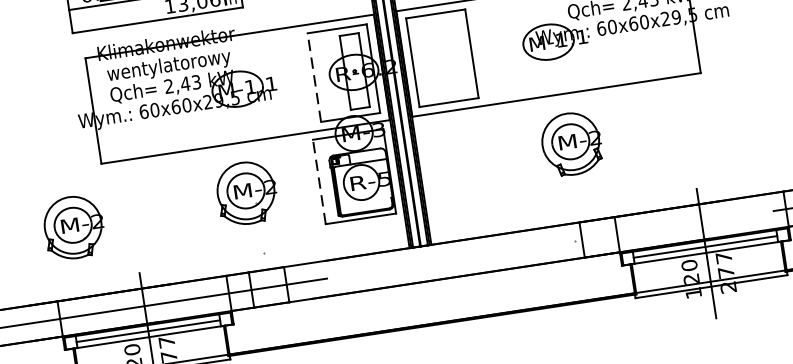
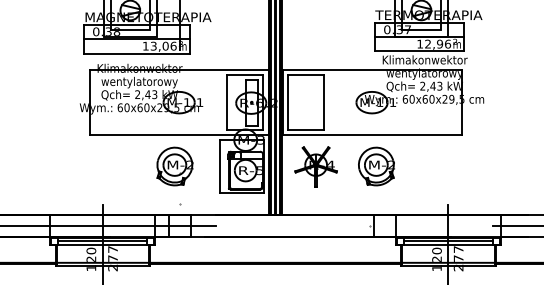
line: (313, 77) -> (226, 102), dashed -> solid
part: (473, 158) -> (315, 166), added
line: (319, 180) -> (220, 165), dashed -> solid
part: (72, 227) -> (66, 171), removed

